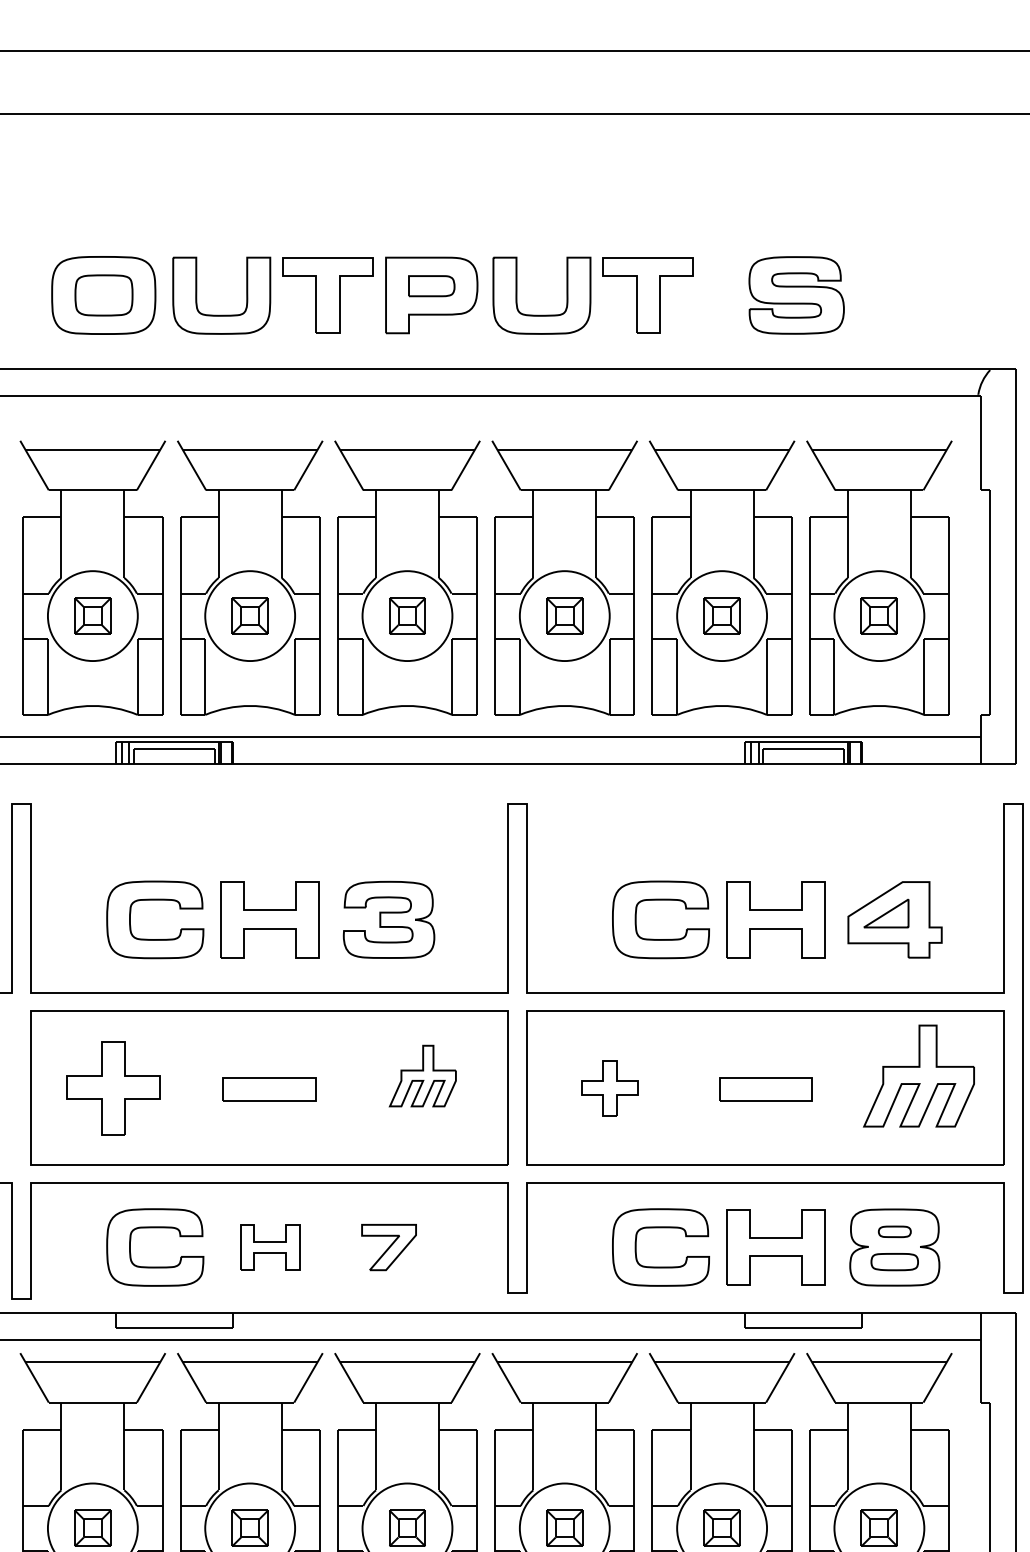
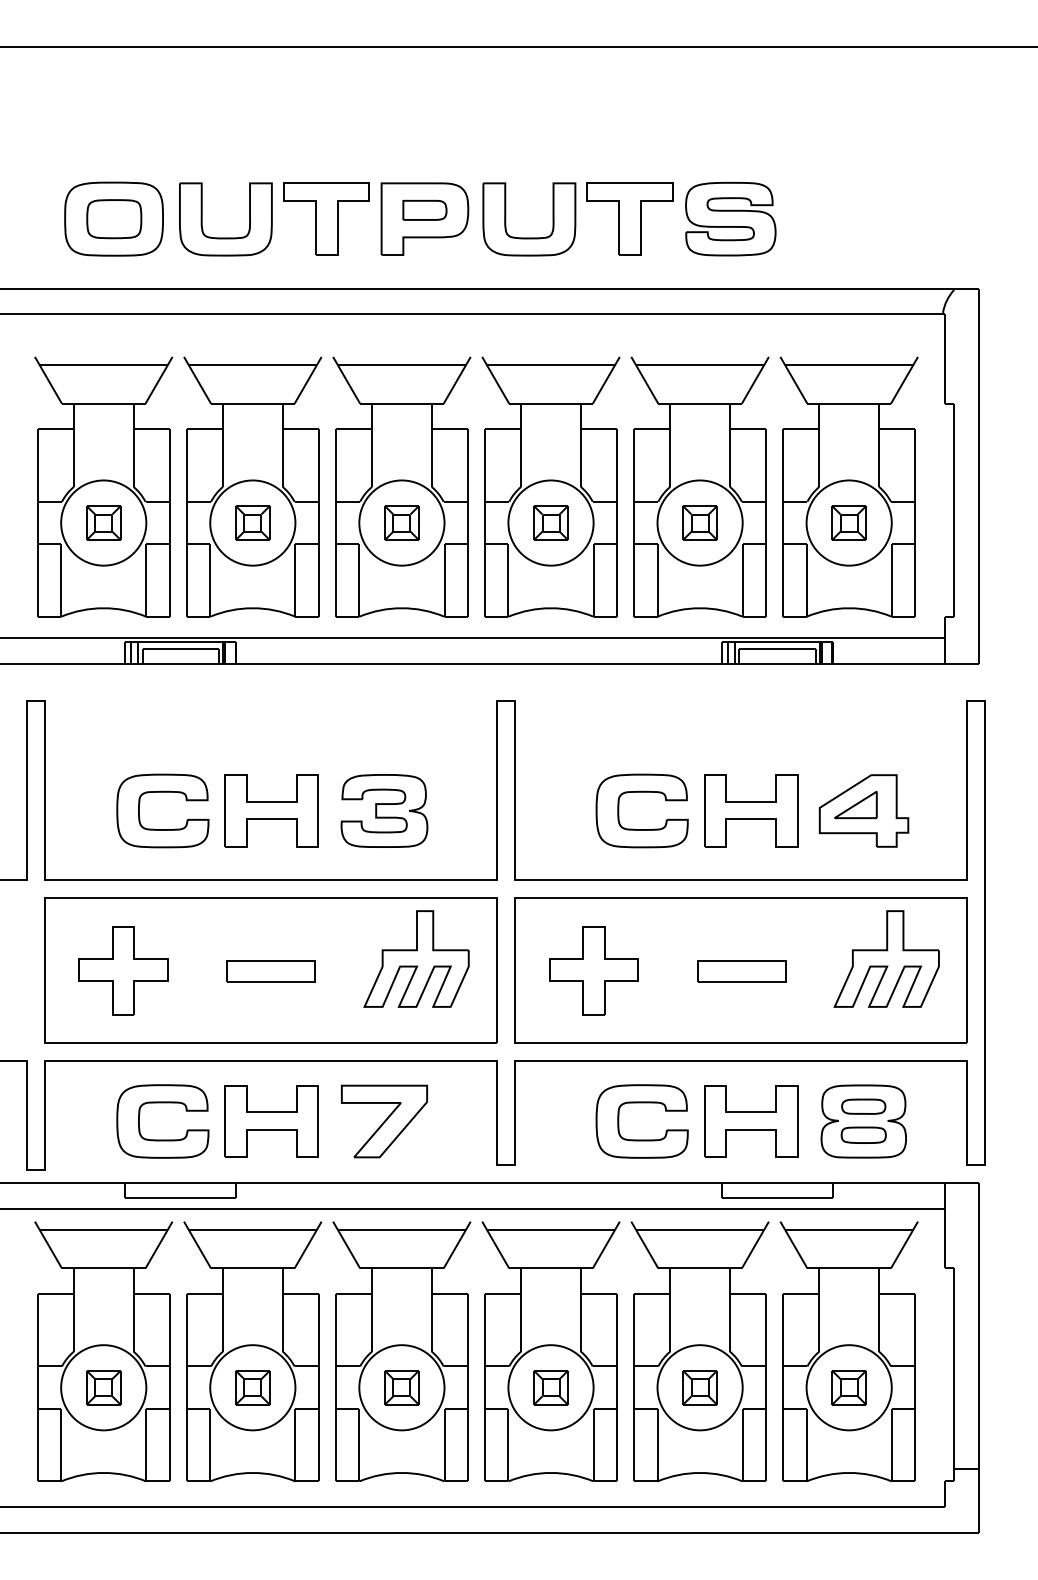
part: (796, 294) -> (730, 218), moved
part: (422, 1075) -> (416, 958), size x1.67
part: (609, 1088) -> (593, 970), size x1.67
part: (894, 1231) -> (863, 1106), size x1.43
part: (269, 1247) -> (271, 1121), size x1.67
part: (389, 1247) -> (384, 1121), size x1.67

